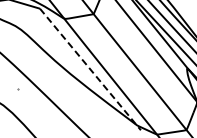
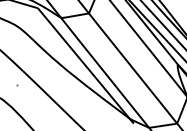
line: (90, 69) -> (85, 65), dashed -> solid

